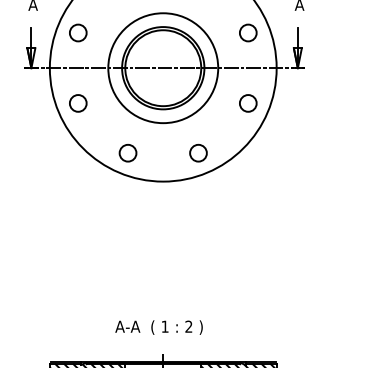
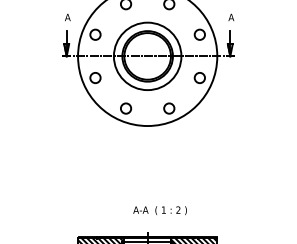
text: (158, 327) -> (159, 210), moved

